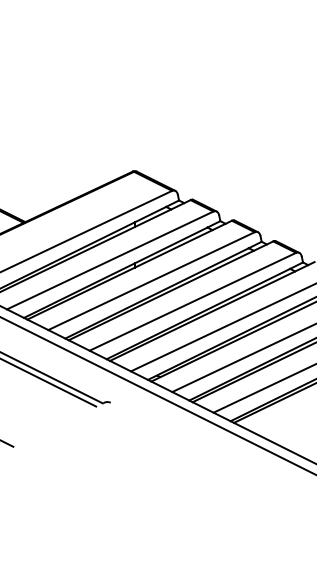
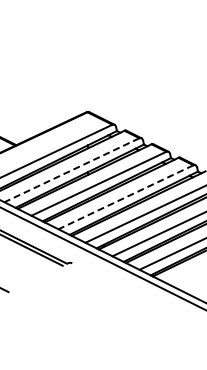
line: (109, 260) -> (71, 170), solid -> dashed
line: (192, 302) -> (125, 197), solid -> dashed

